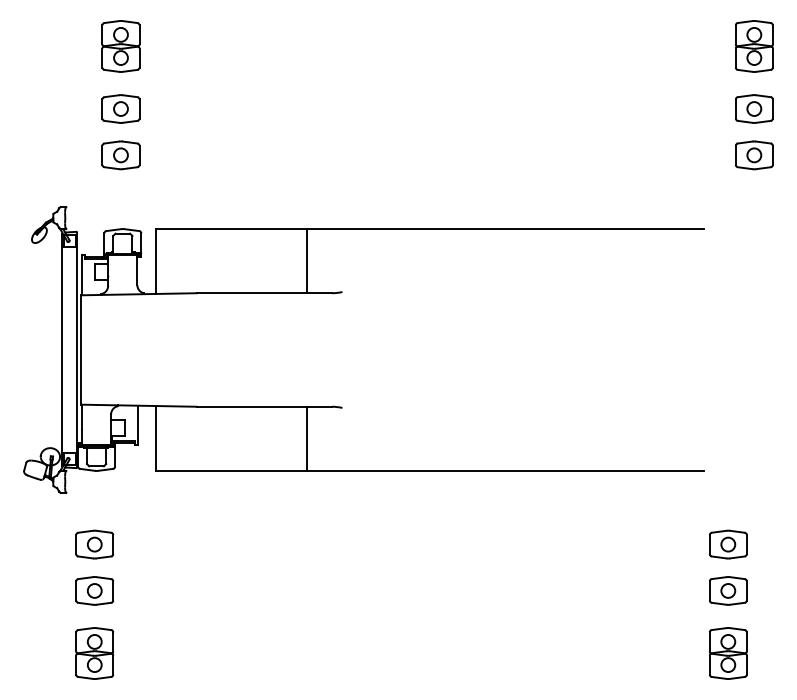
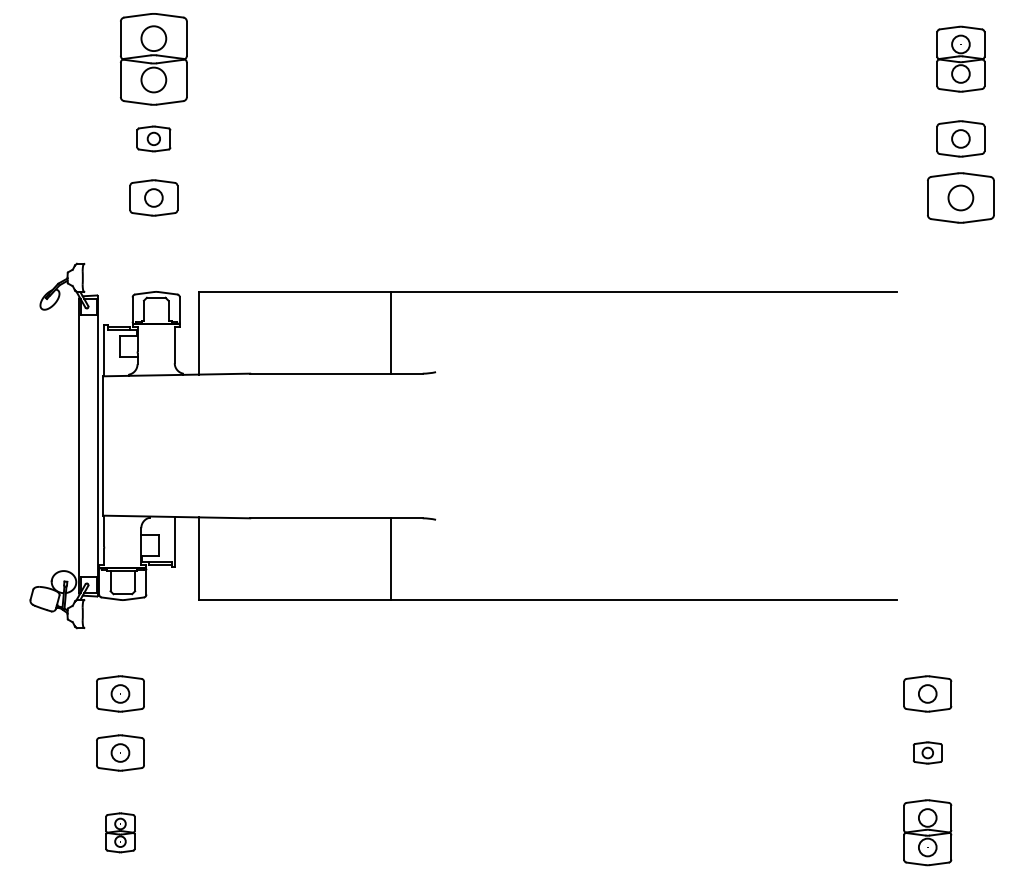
part: (120, 45) -> (153, 58), size x1.4
part: (120, 108) -> (153, 138), size x0.7
part: (754, 154) -> (960, 197), size x1.4
part: (728, 590) -> (927, 752), size x0.6
part: (94, 653) -> (120, 832), size x0.6

